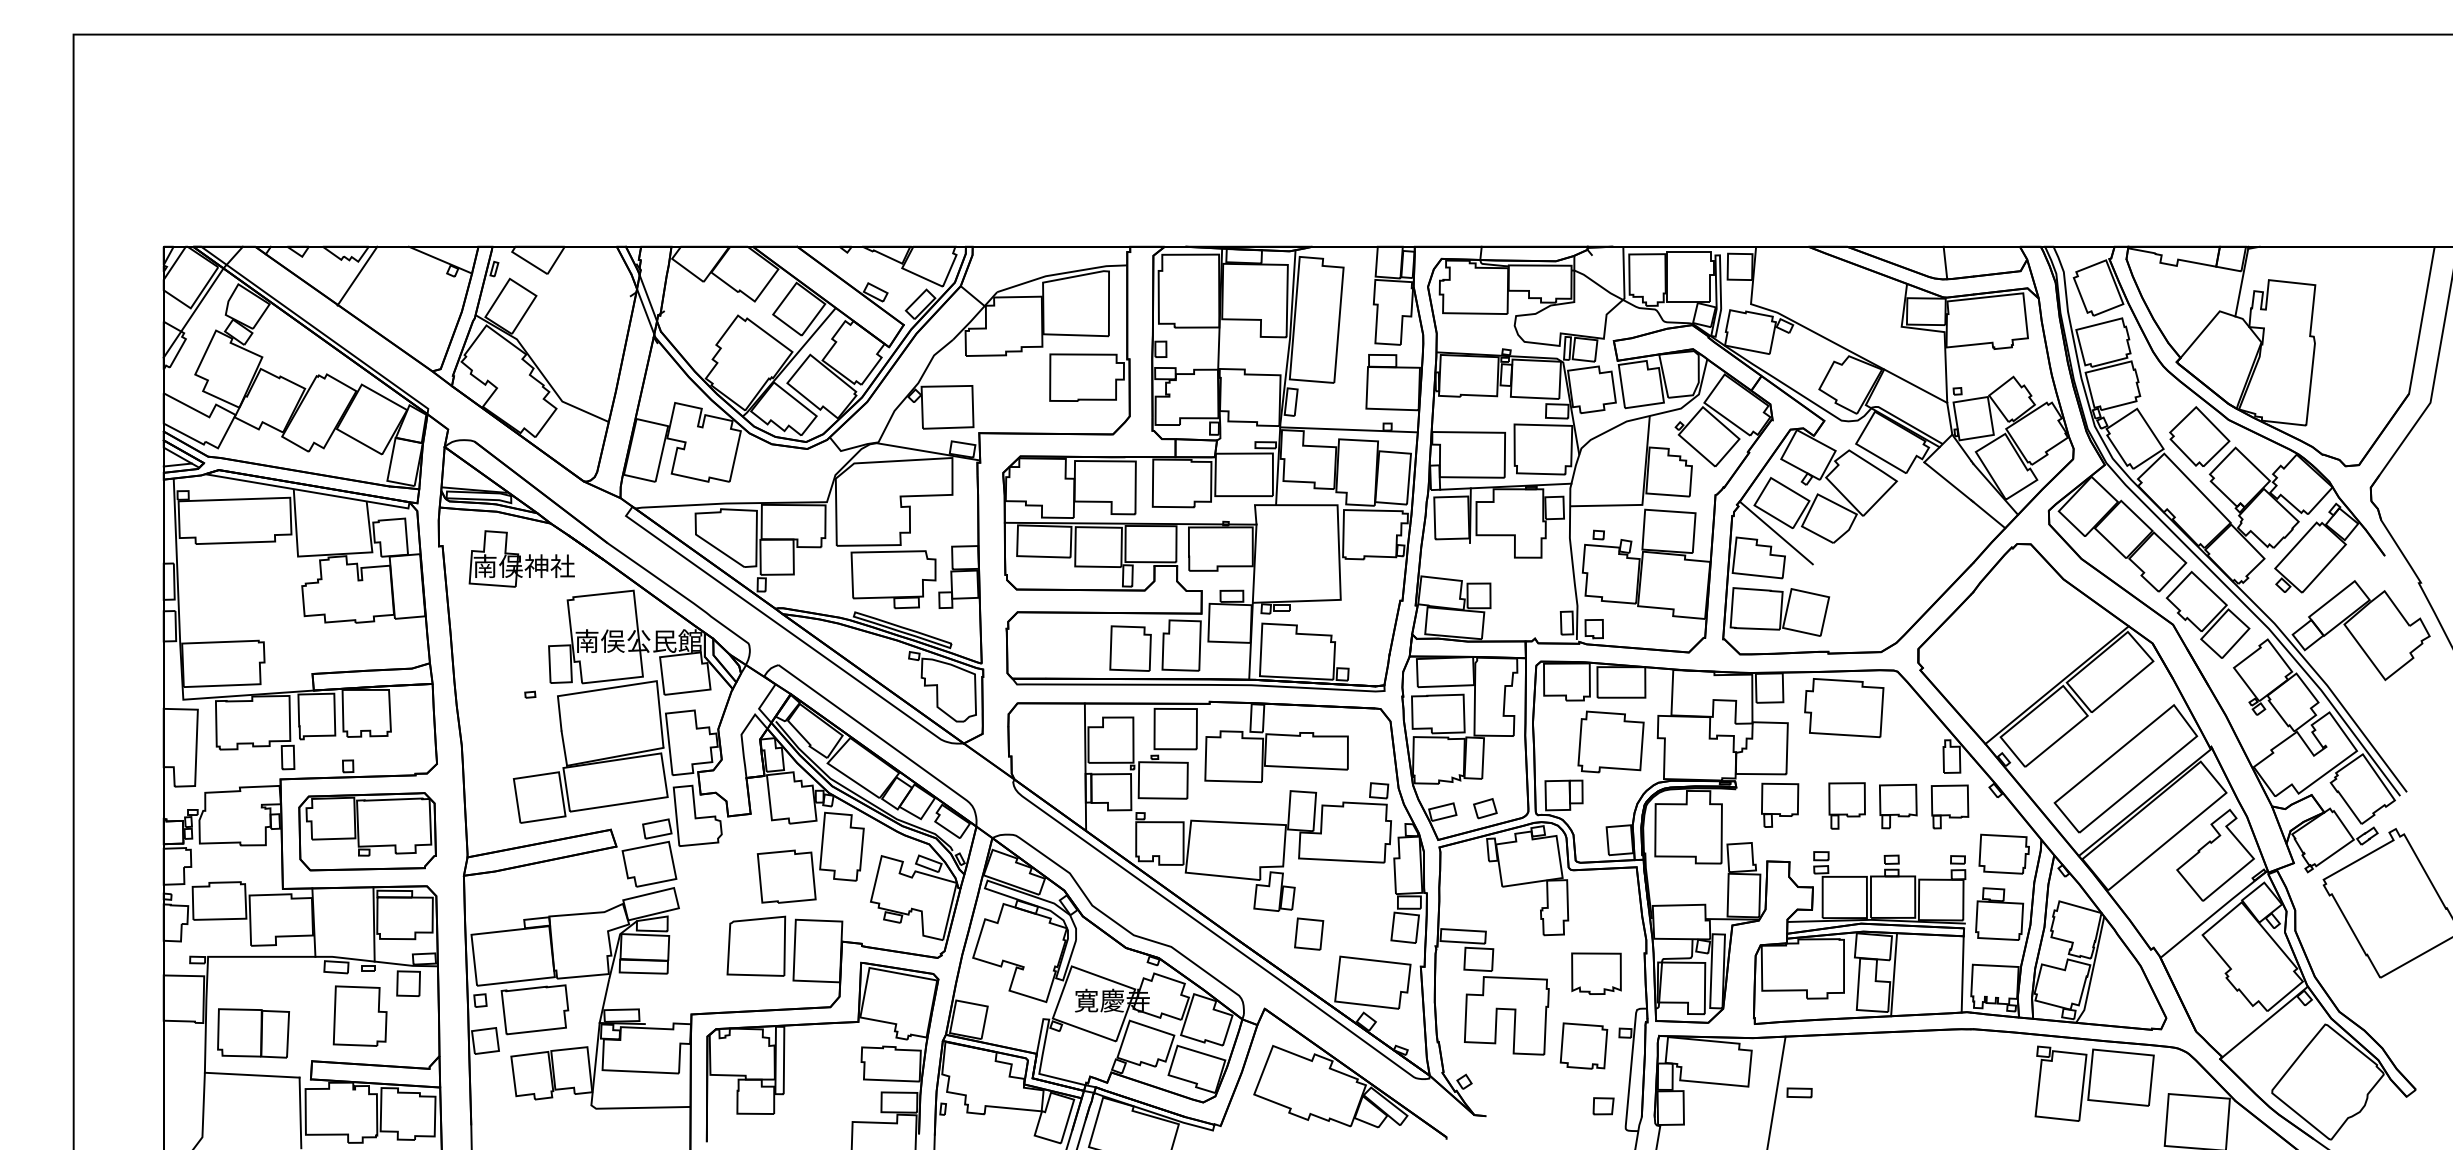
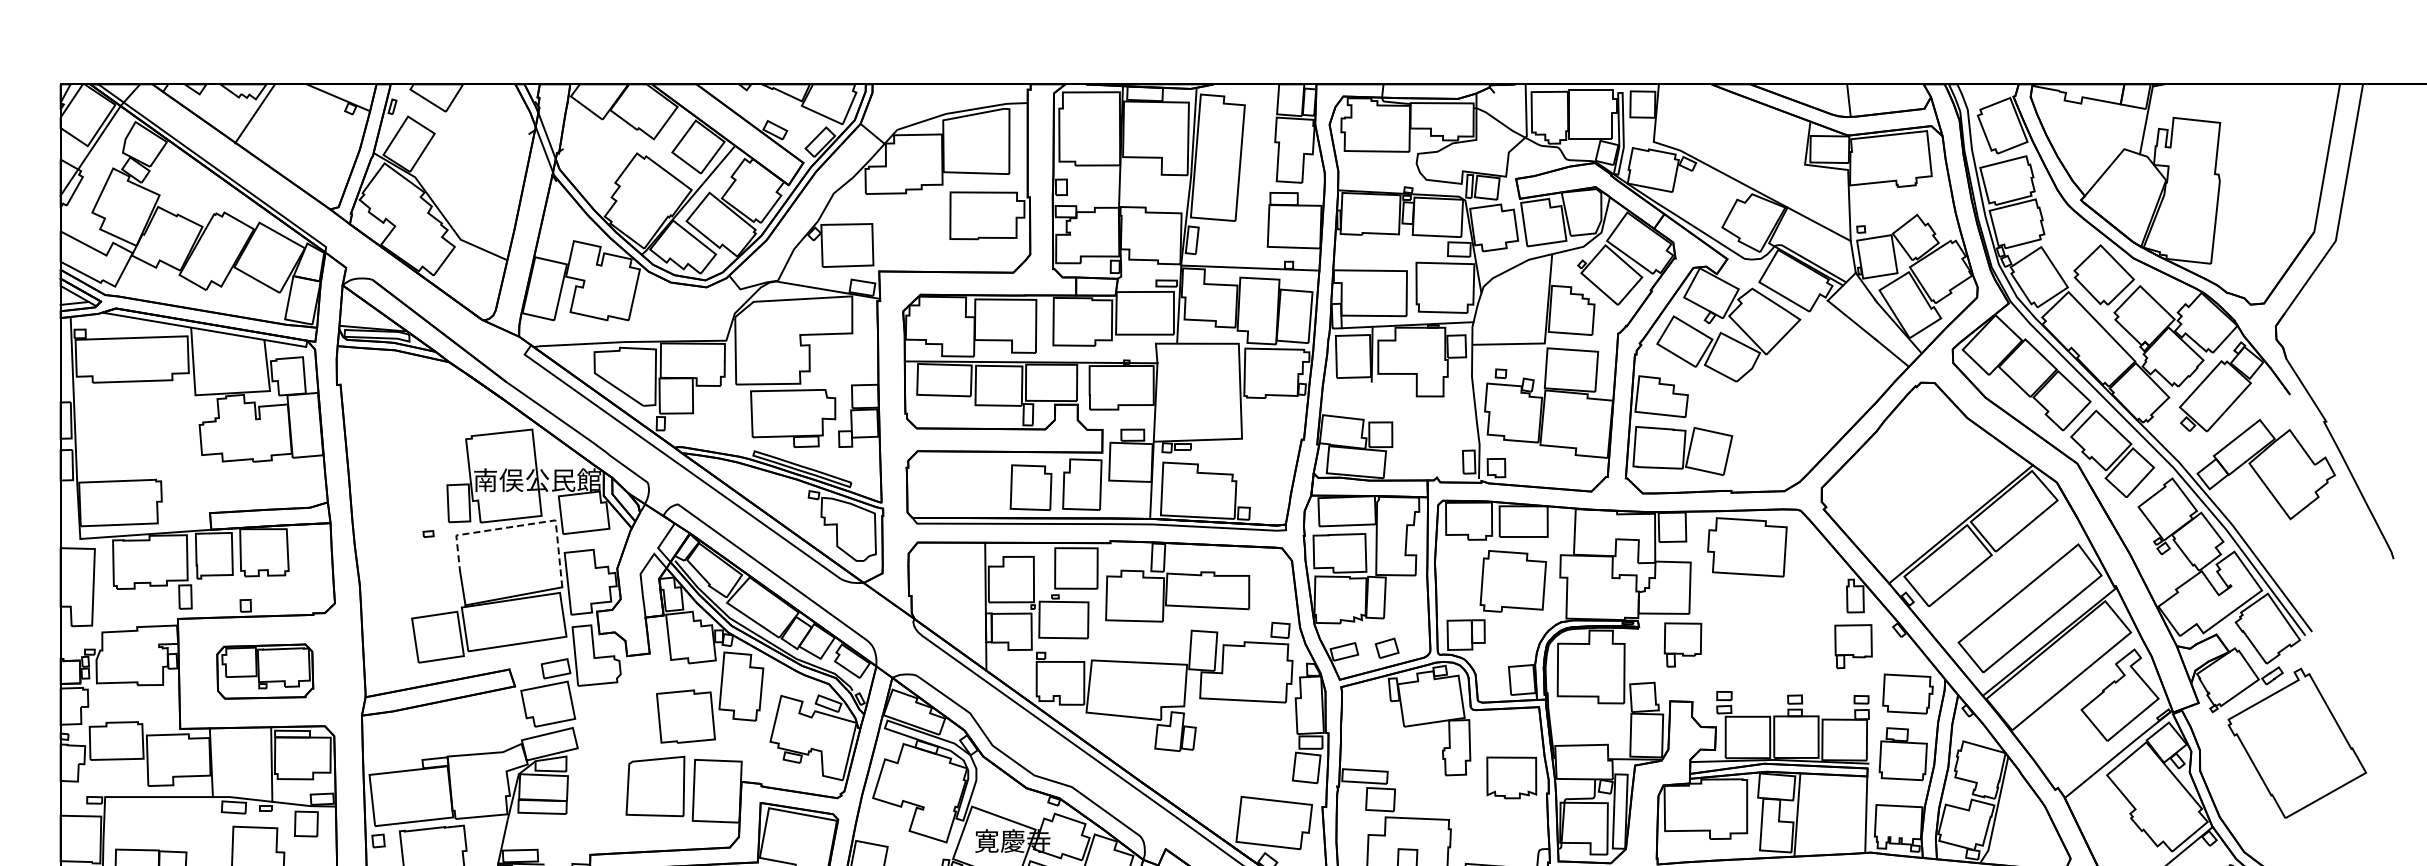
line: (1775, 532) -> (1678, 371), removed
part: (521, 558) -> (419, 397), removed
line: (622, 686) -> (521, 525), solid -> dashed
part: (1846, 805) -> (1749, 645), removed
part: (1898, 806) -> (1801, 646), removed
part: (367, 831) -> (265, 671), size x0.7
part: (1309, 933) -> (1210, 773), removed
part: (1596, 973) -> (1511, 777), moved

